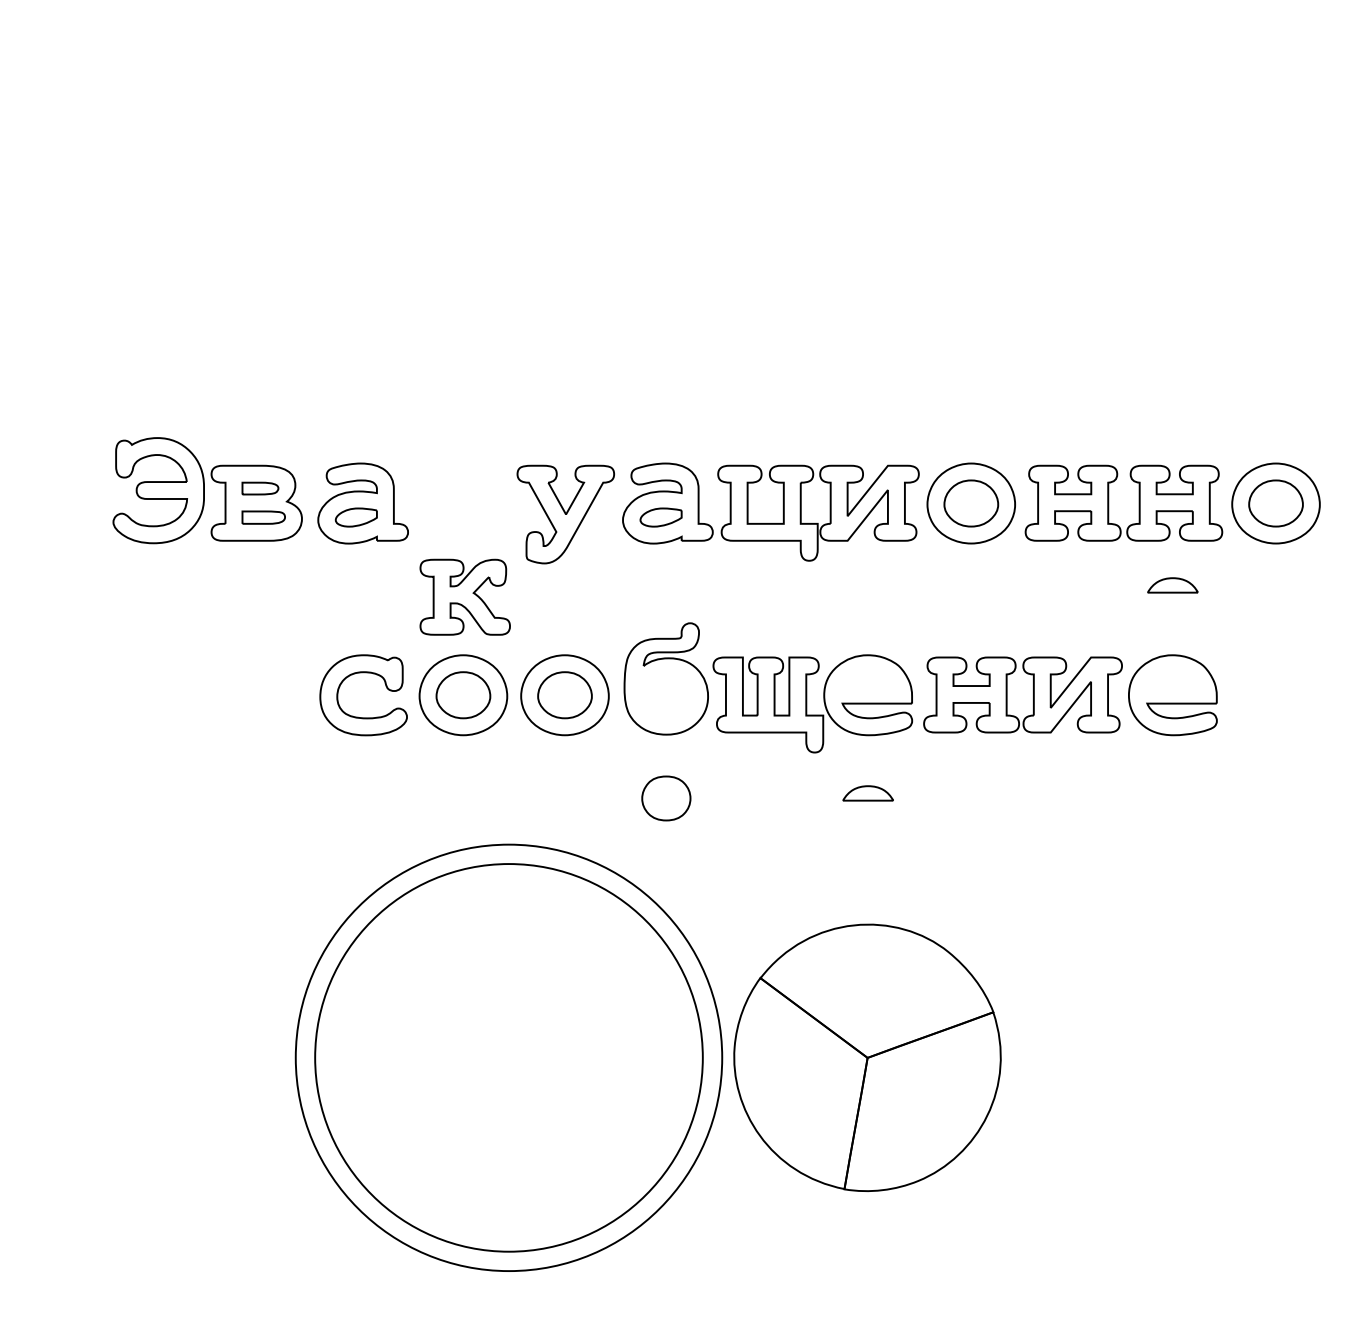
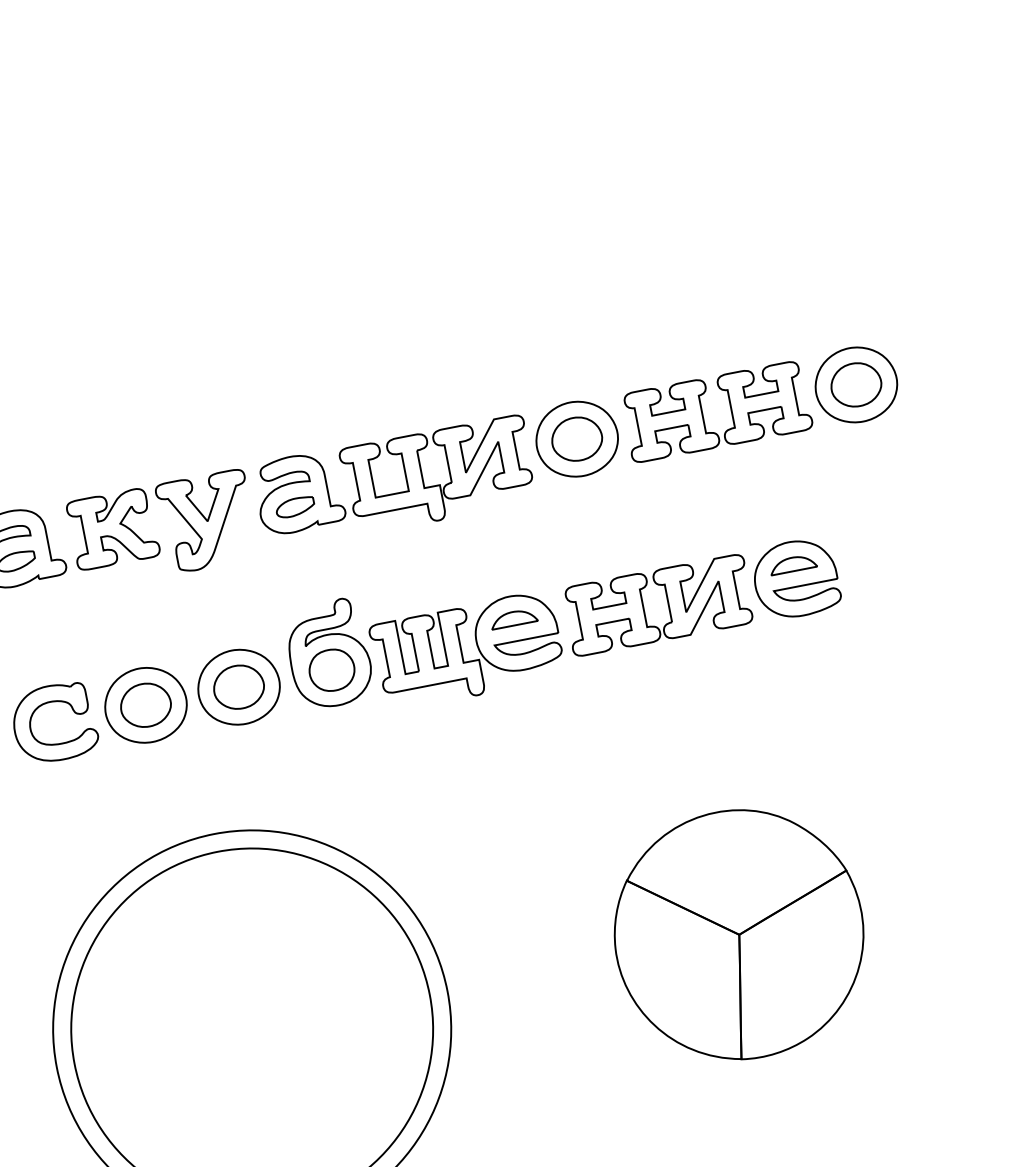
part: (1172, 585) -> (792, 564), moved
part: (464, 596) -> (112, 528), moved
part: (867, 793) -> (513, 618), moved
part: (666, 798) -> (332, 670), moved
part: (867, 1057) -> (739, 934), moved

